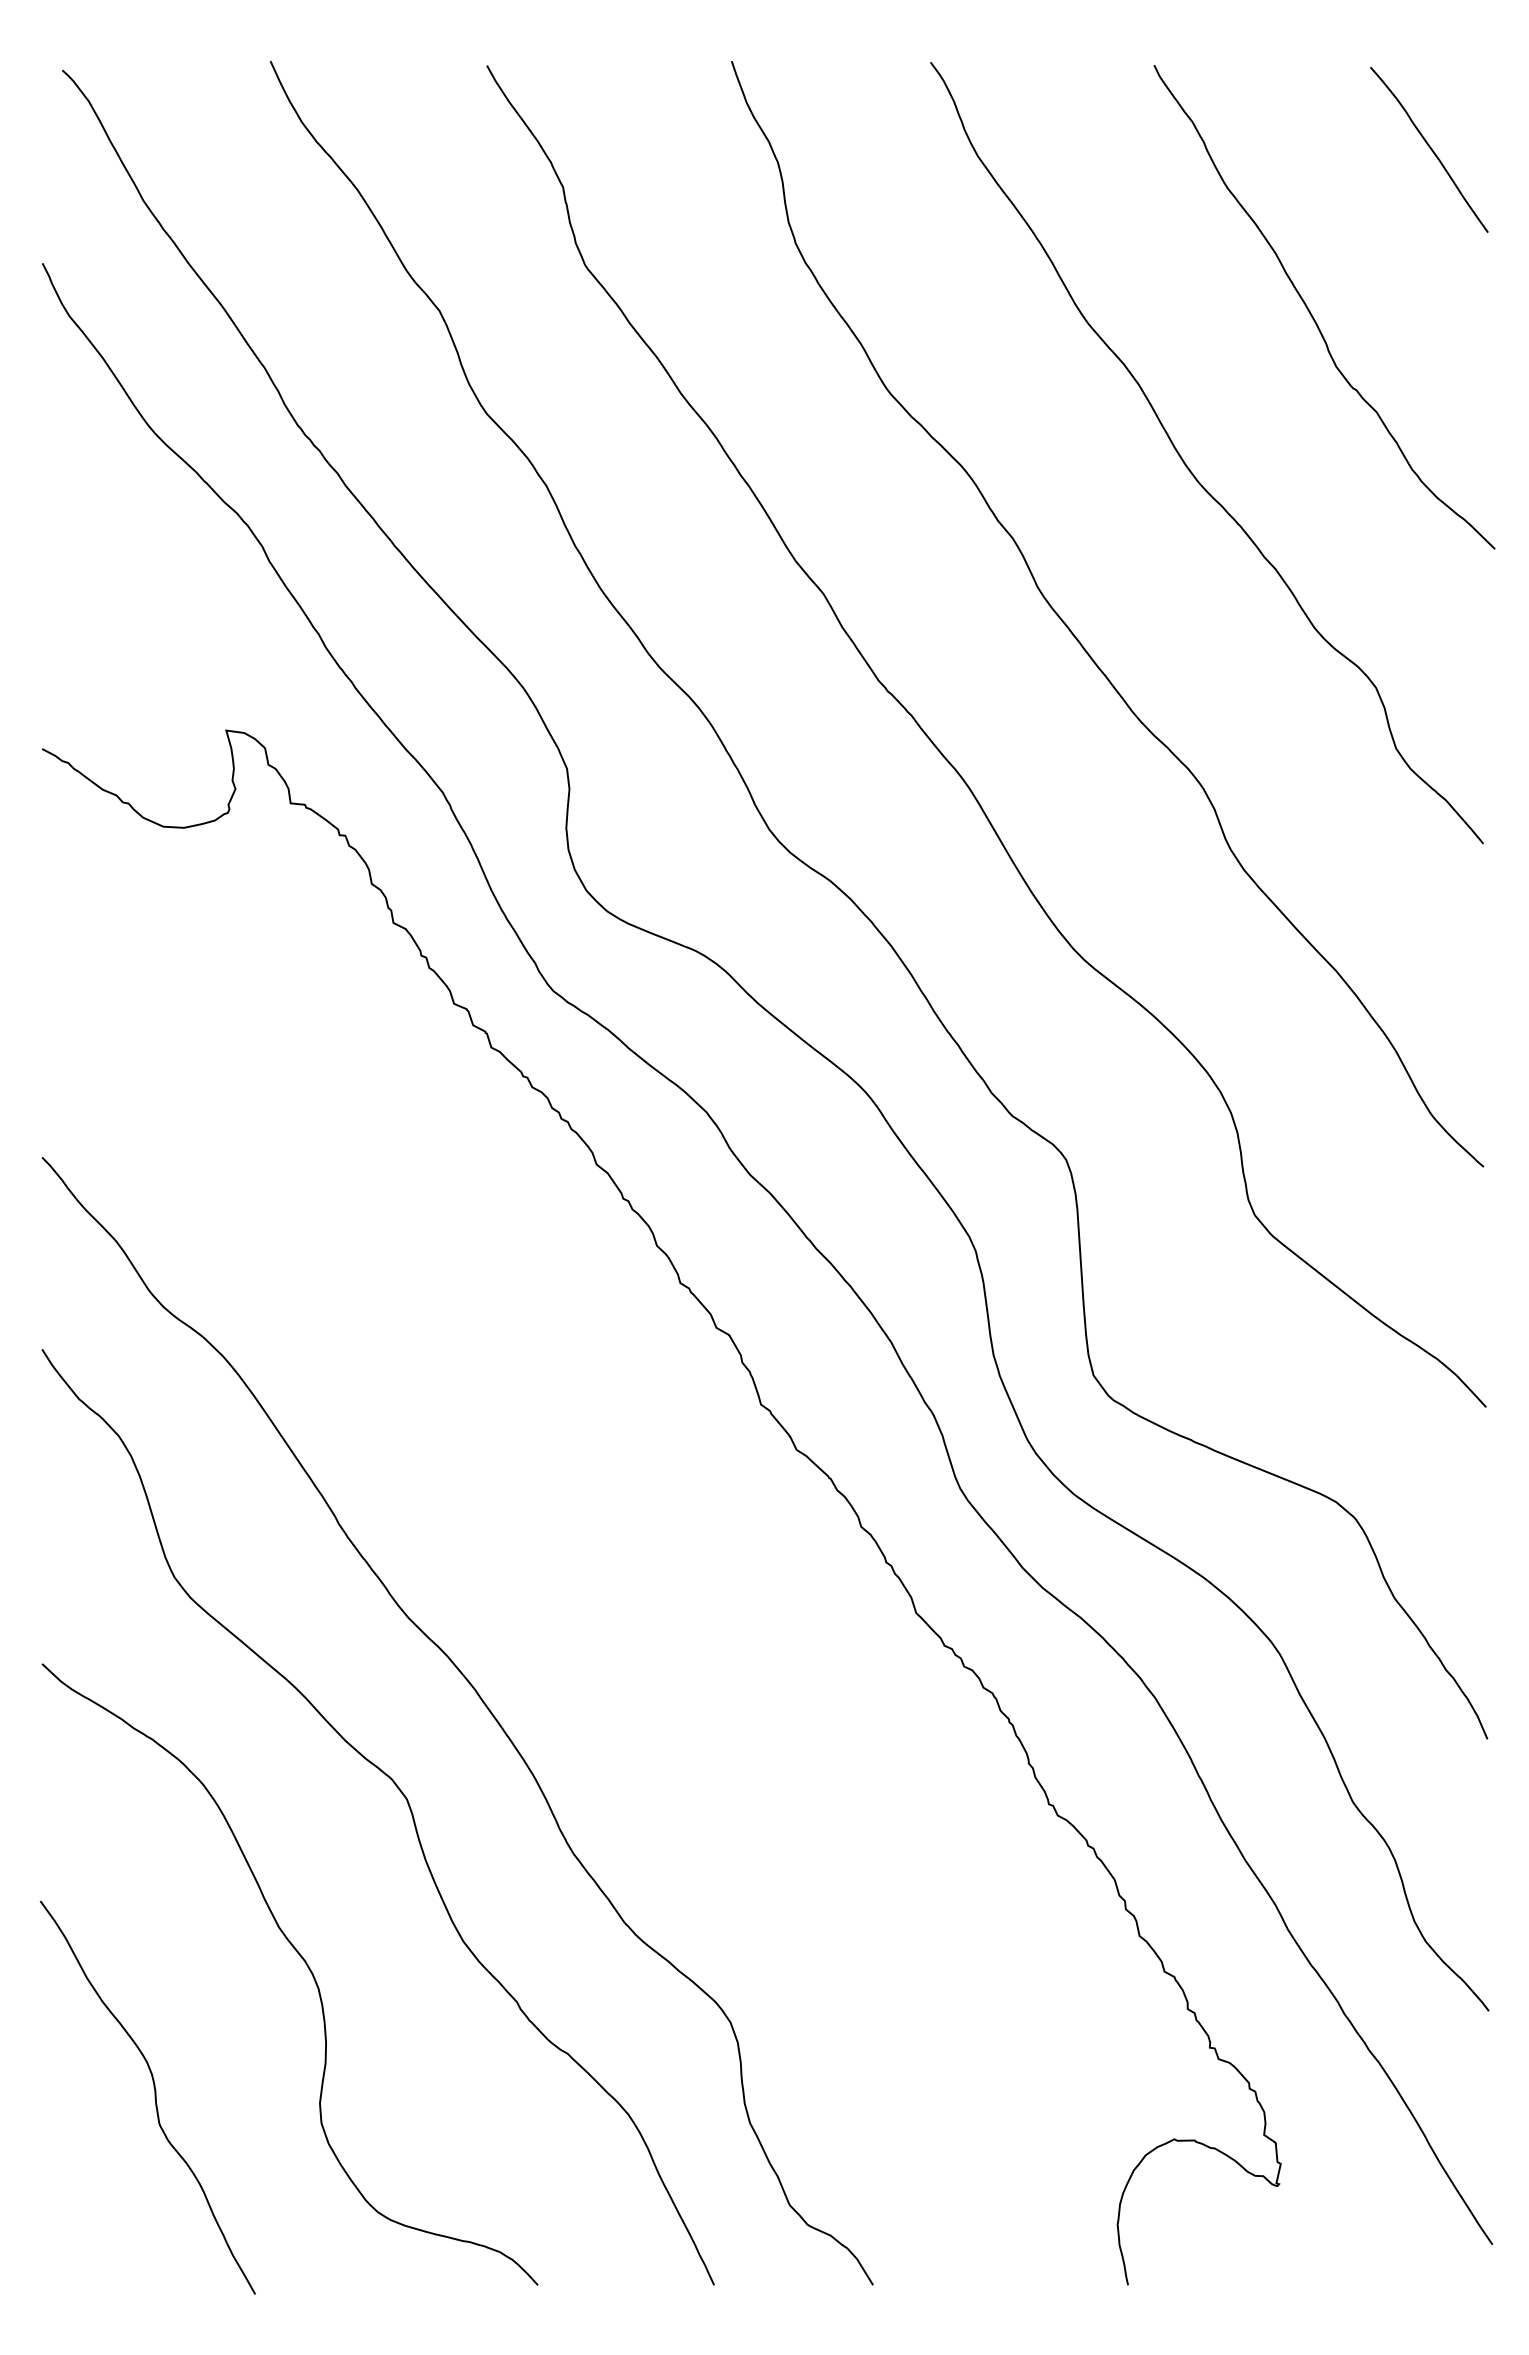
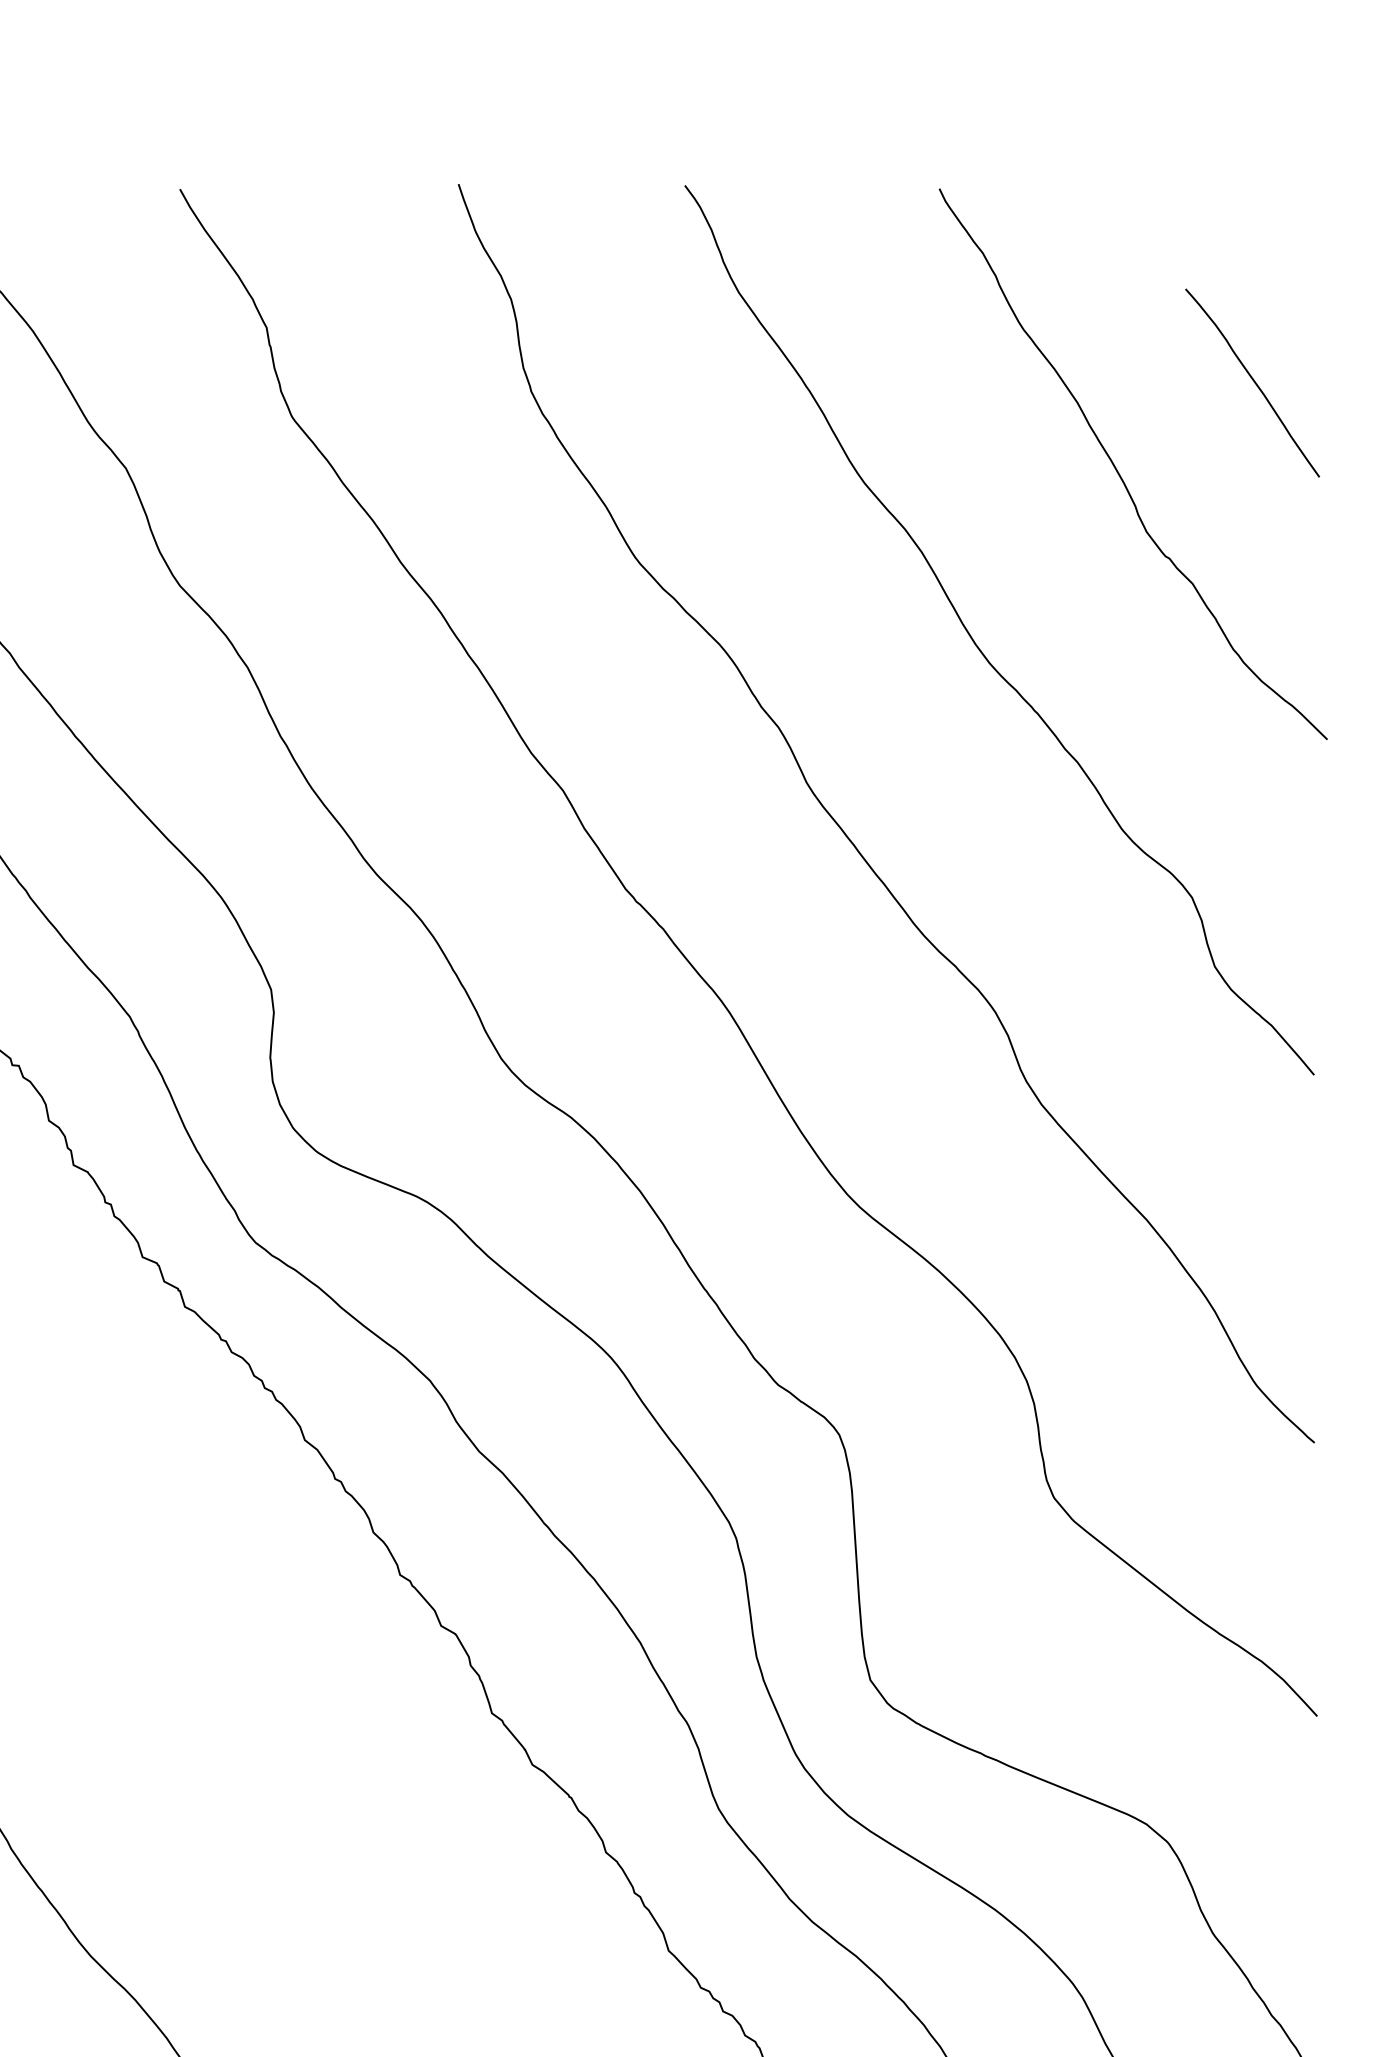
curve: (1429, 148) -> (1252, 381), moved

